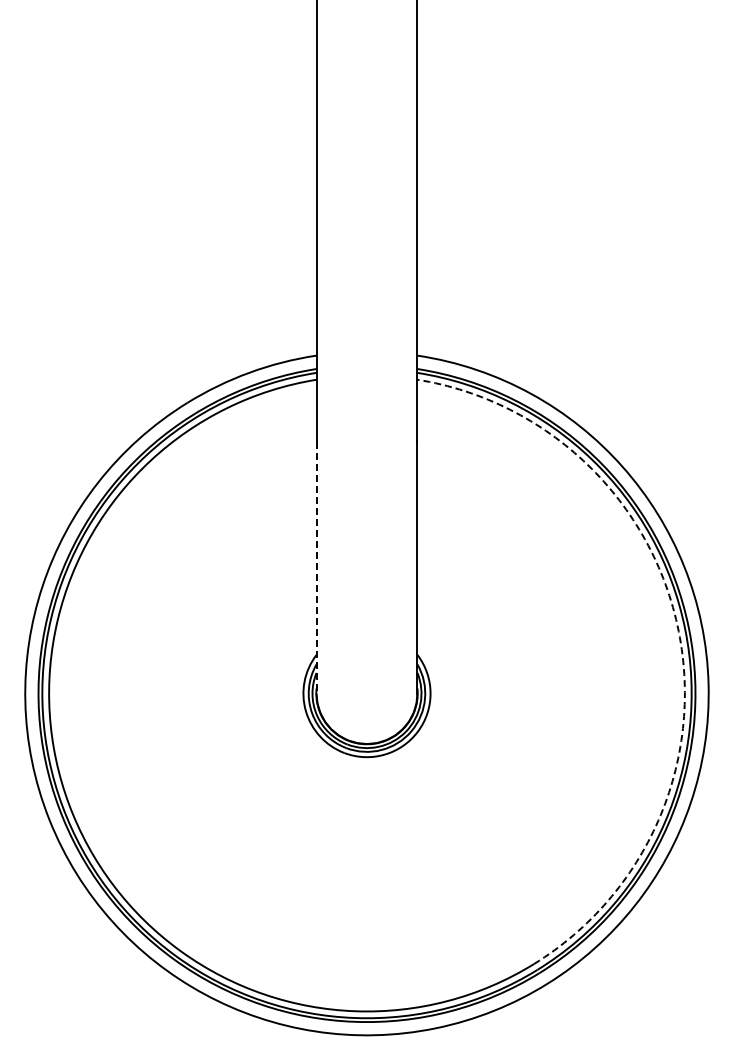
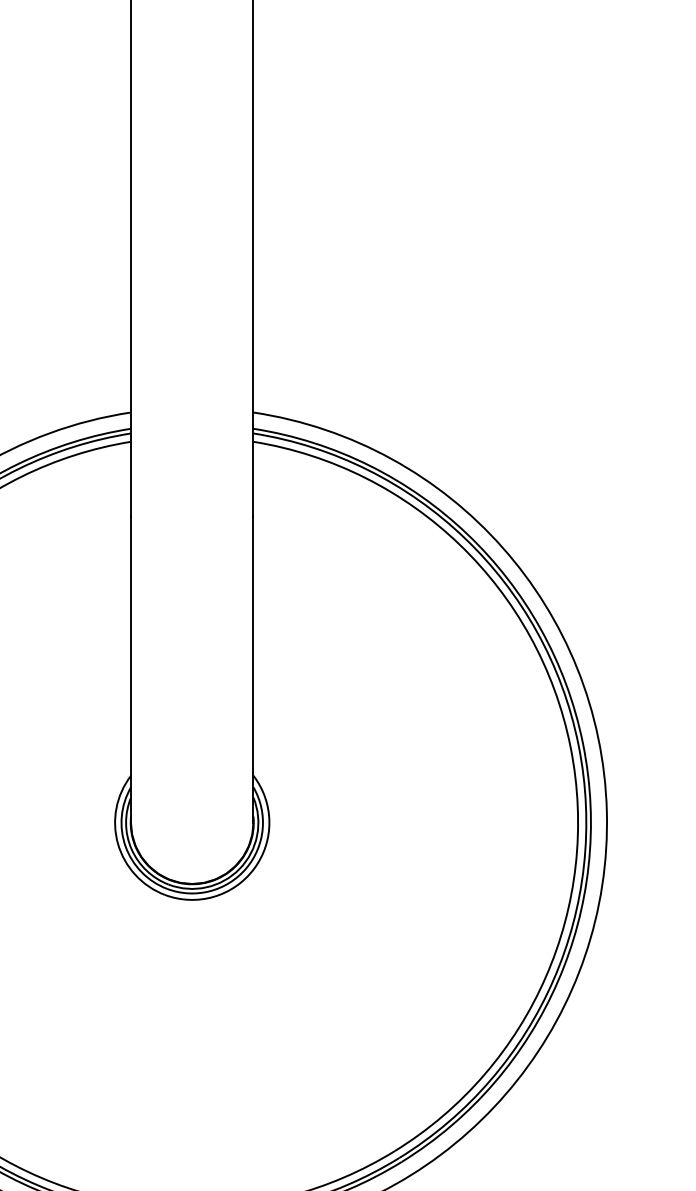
line: (316, 567) -> (130, 669), dashed -> solid
arc: (678, 631) -> (570, 747), dashed -> solid

